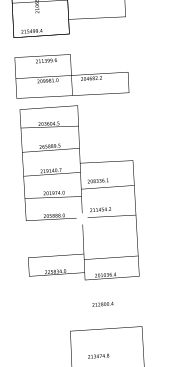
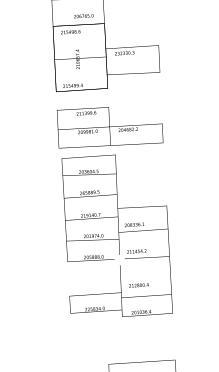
text: (102, 304) -> (138, 285), moved

